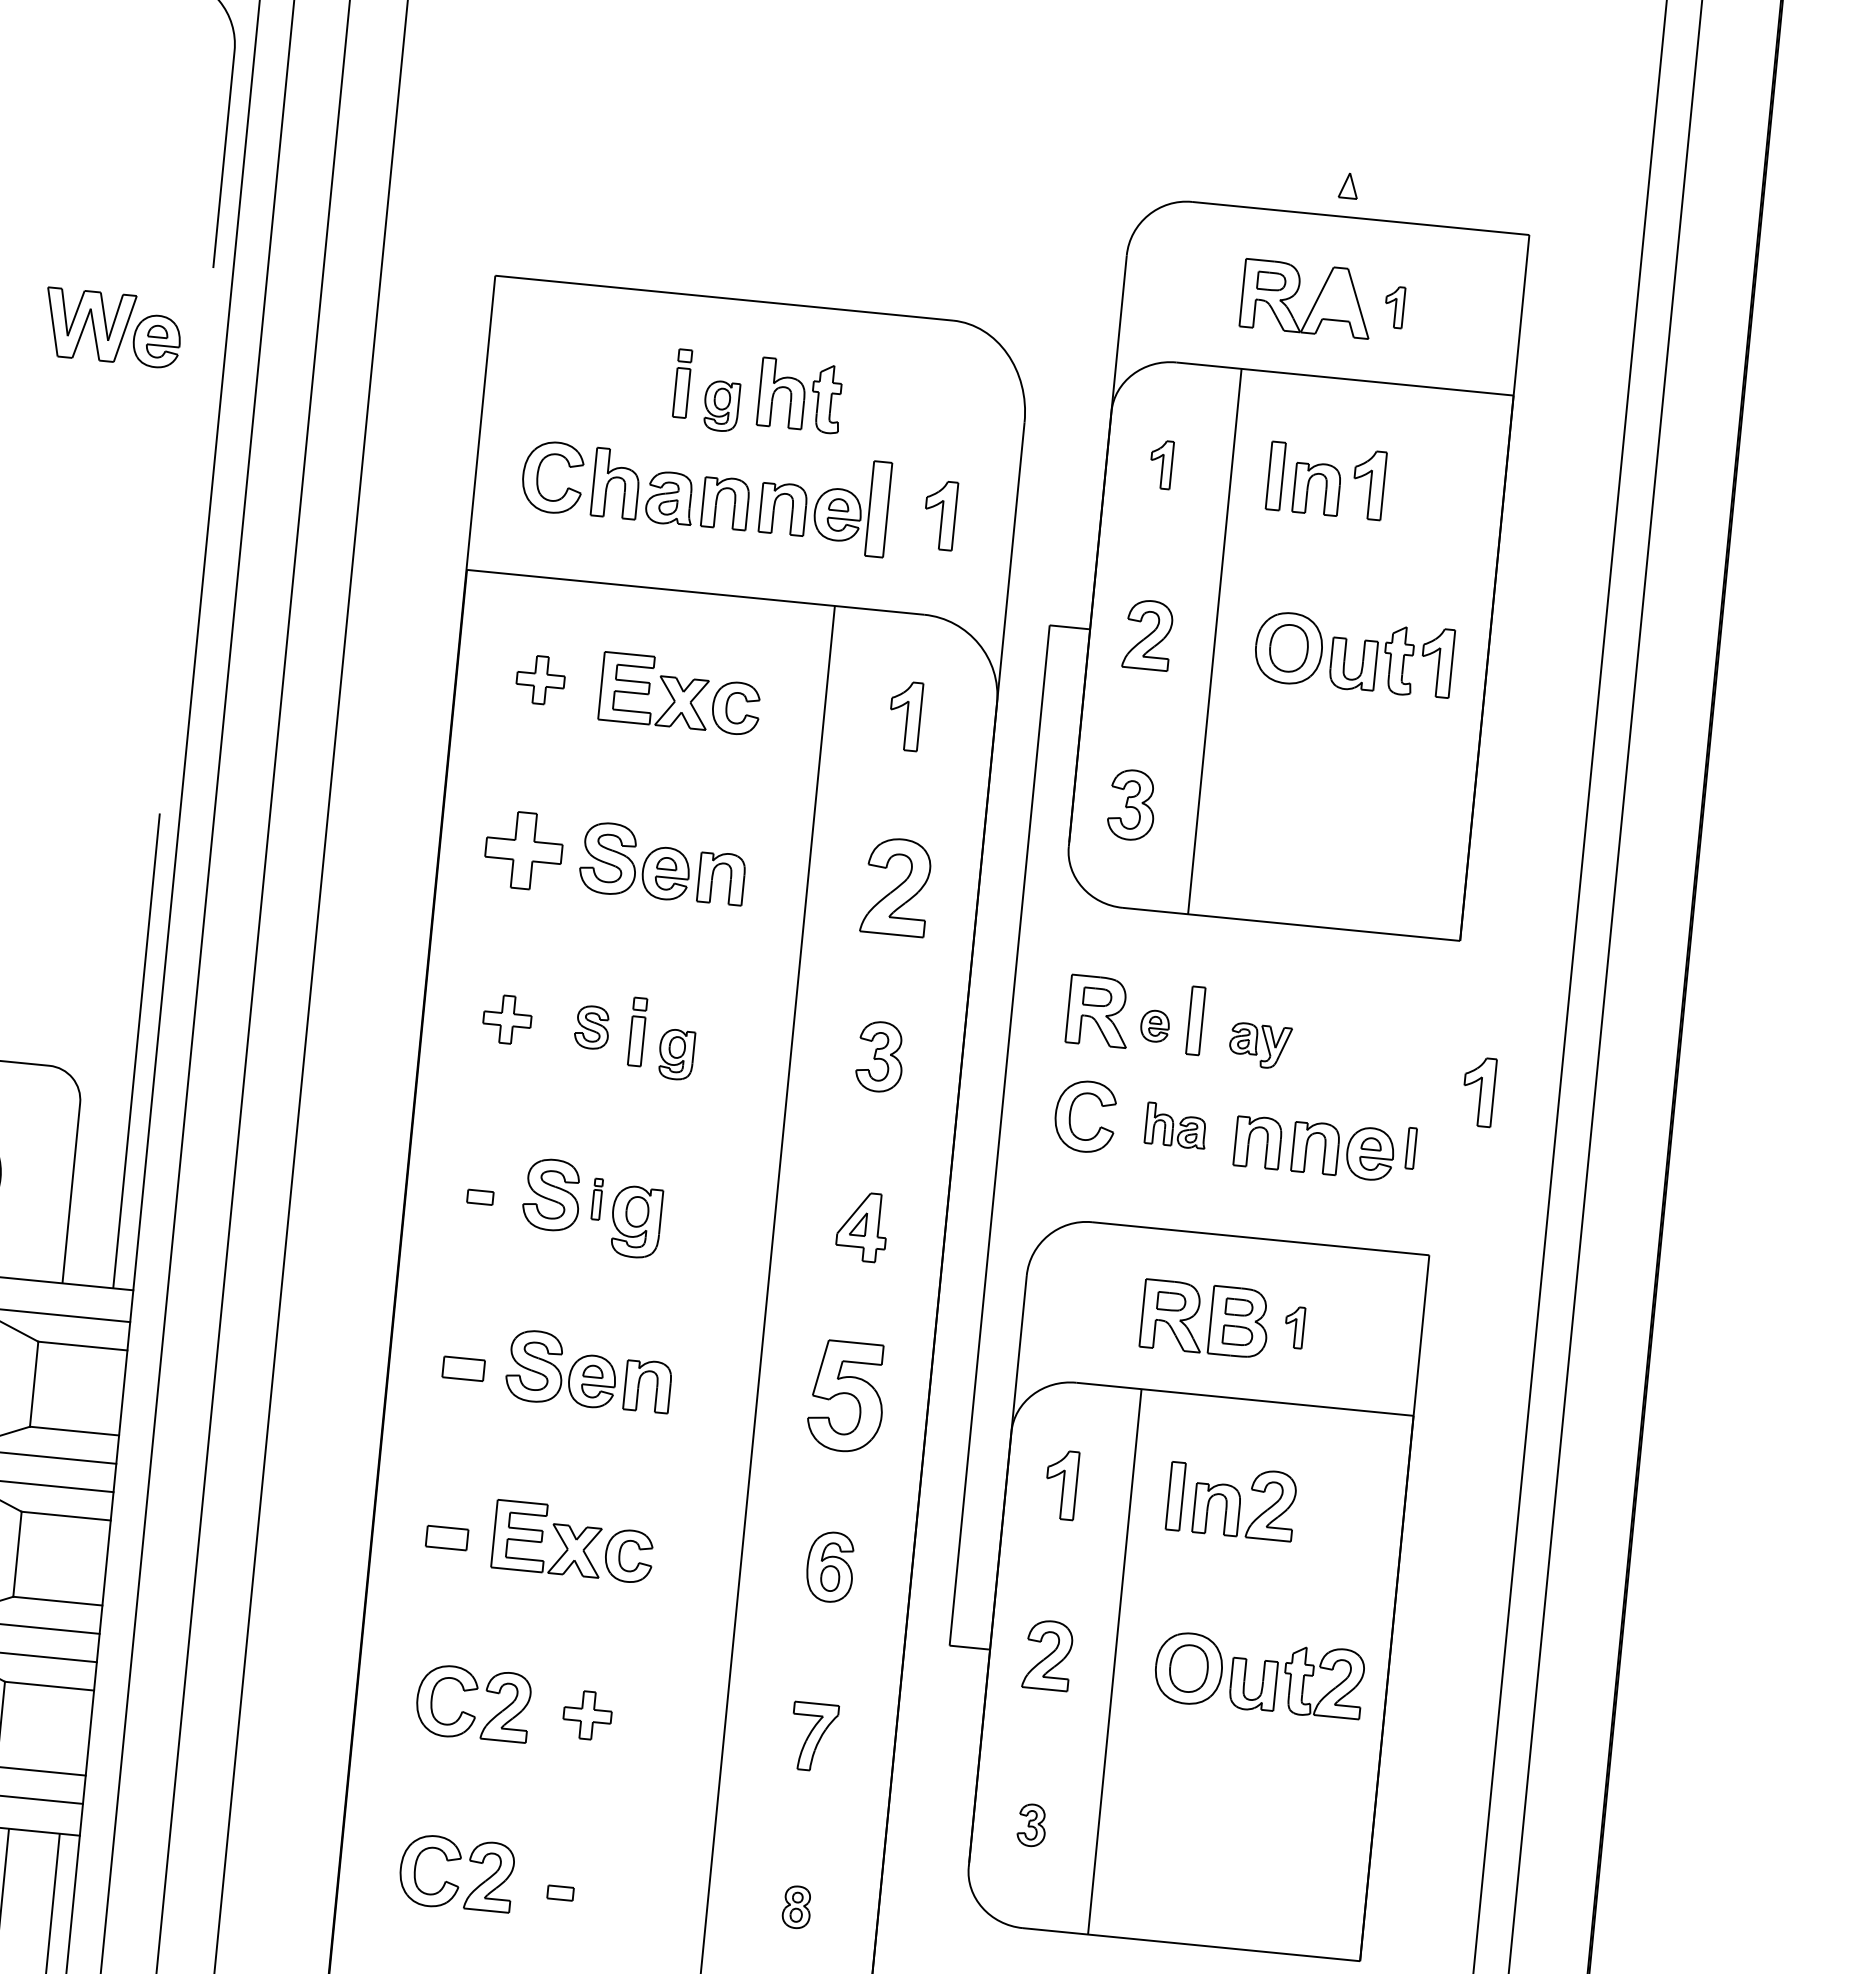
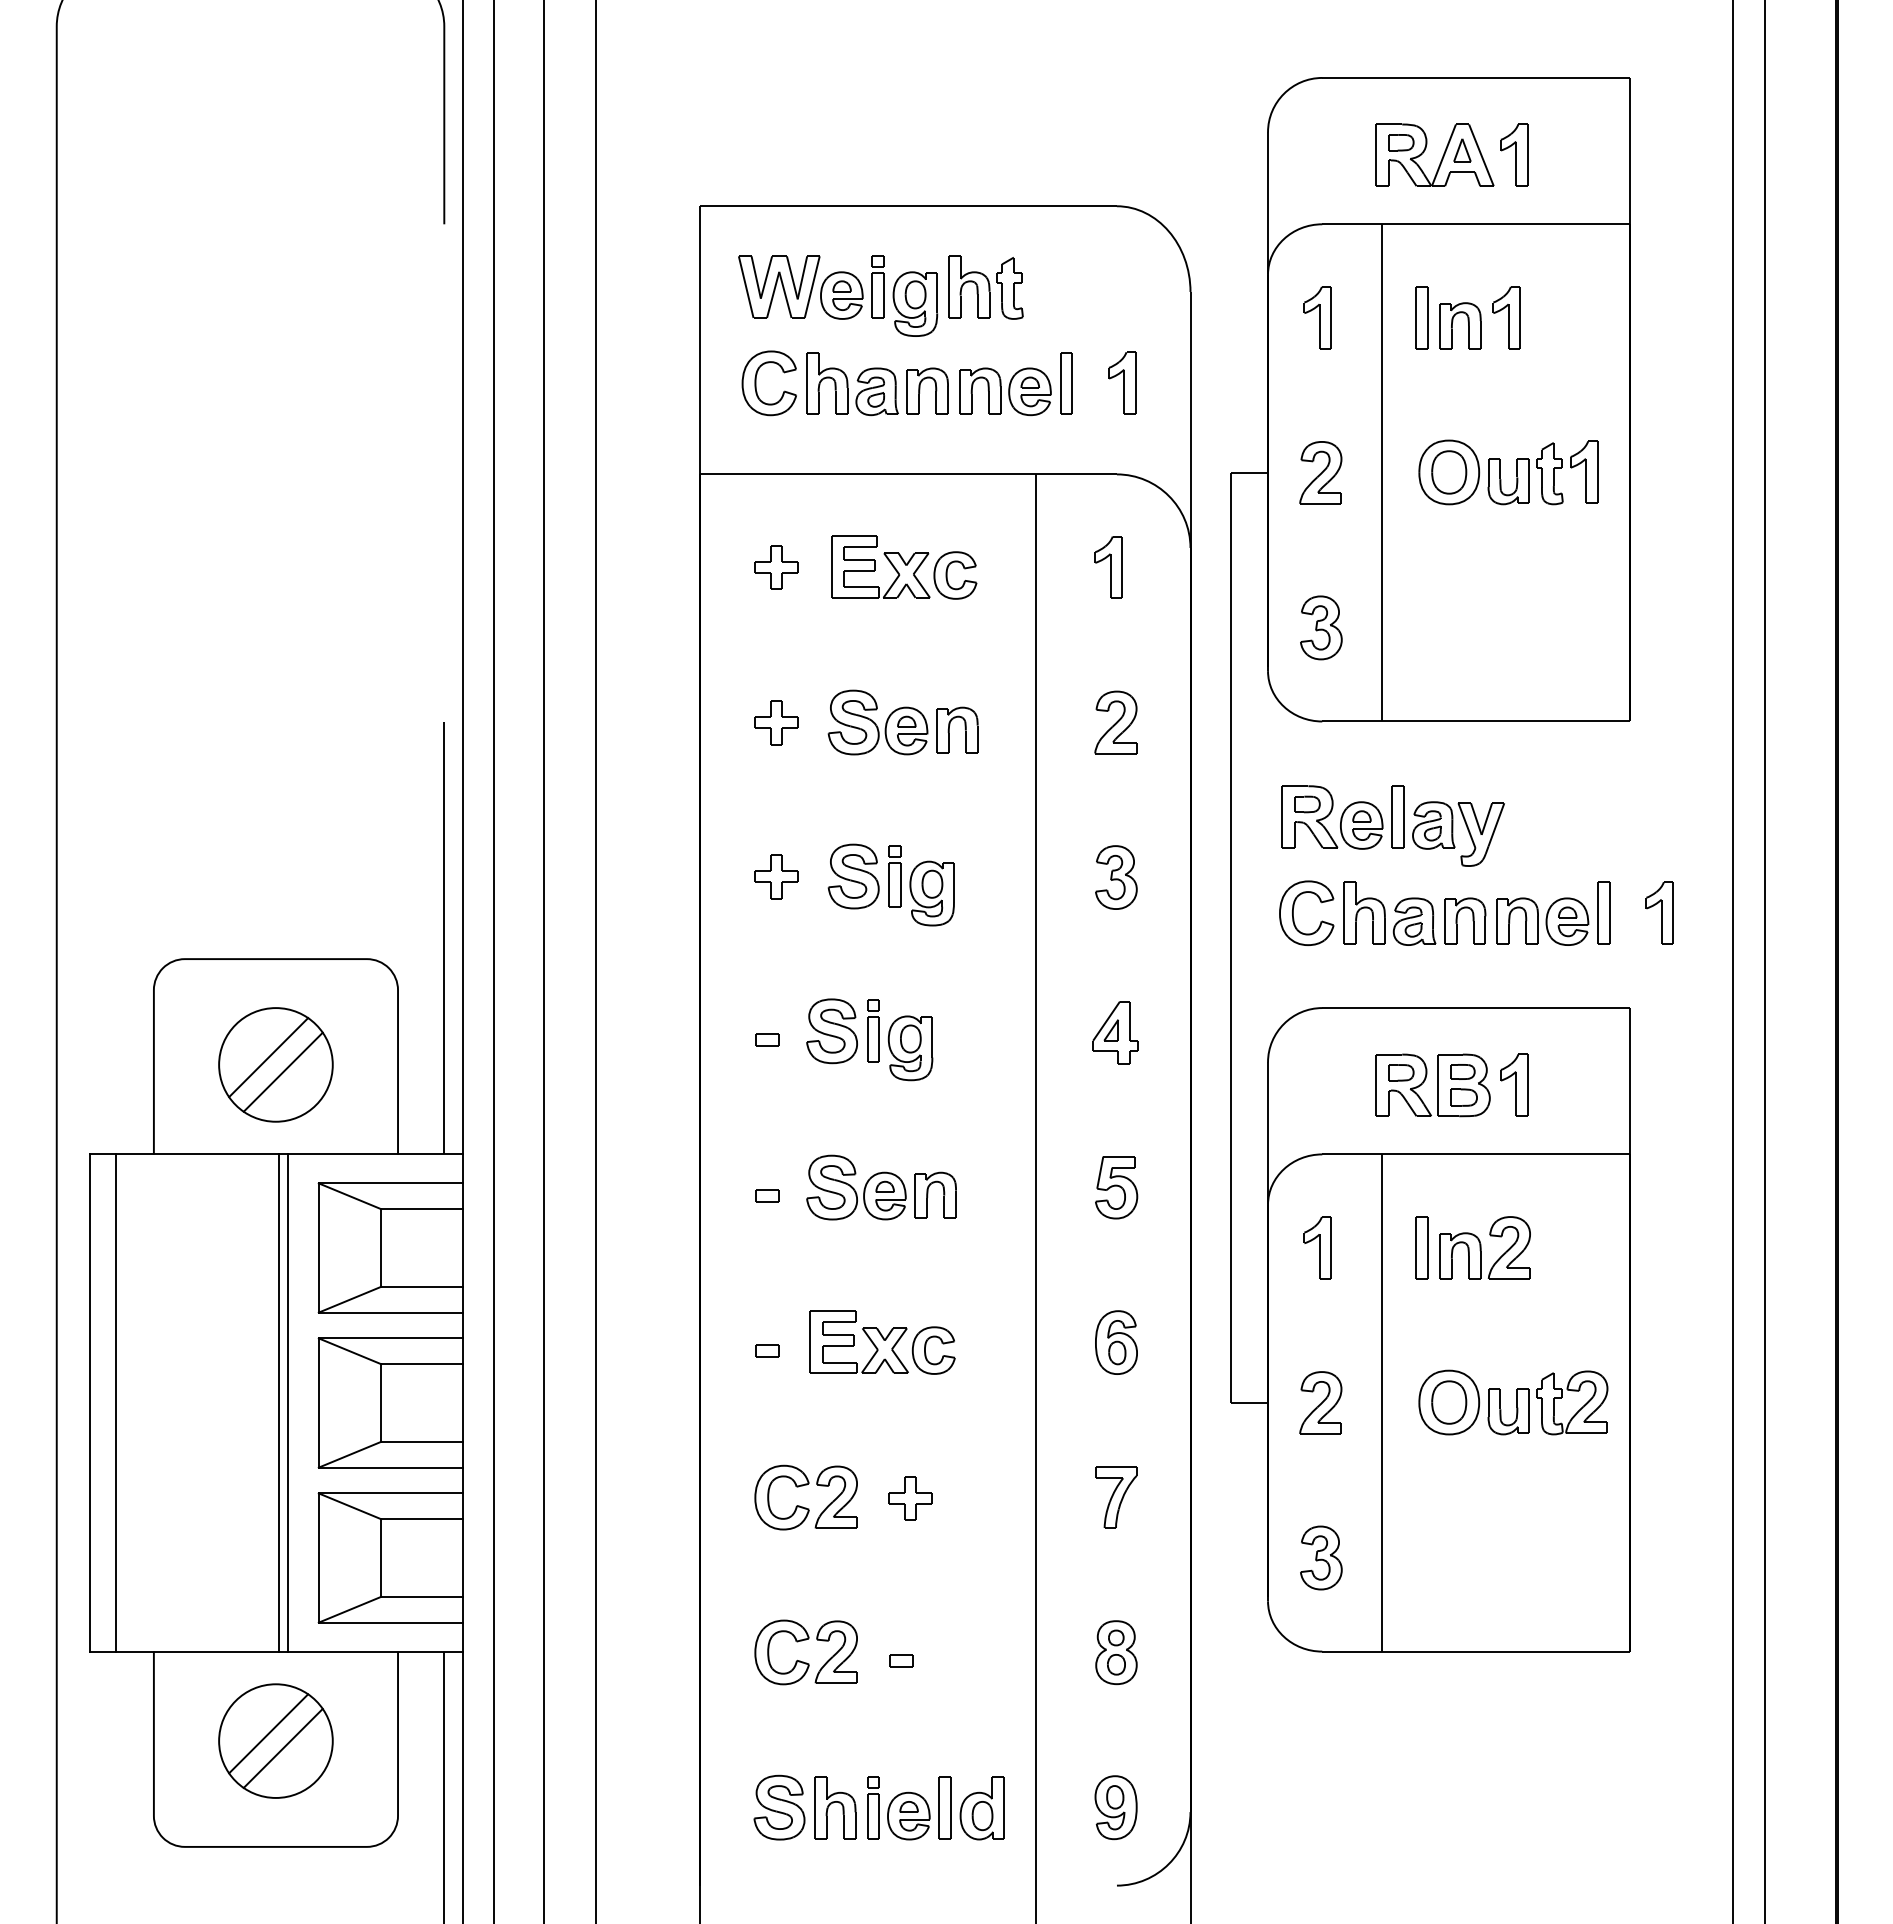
part: (1349, 185) -> (1462, 150), moved
part: (1394, 306) -> (1514, 154), size x1.67
part: (112, 328) -> (800, 287), moved
part: (721, 405) -> (915, 303), size x1.43
part: (1161, 464) -> (1317, 317), size x1.43
part: (878, 509) -> (1066, 383), size x0.71
part: (524, 850) -> (776, 722), size x0.62
part: (895, 886) -> (1115, 722), size x0.71
part: (1154, 1026) -> (1361, 825), size x1.67
part: (592, 1027) -> (853, 876), size x1.67
part: (1260, 1045) -> (1458, 833), size x1.67
part: (675, 1054) -> (931, 893), size x1.43
part: (1478, 1091) -> (1659, 912), moved
part: (1176, 1125) -> (1389, 913), size x1.67
part: (1410, 1147) -> (1603, 912), size x1.67
part: (597, 1198) -> (873, 1030), size x1.67
part: (1294, 1326) -> (1514, 1084), size x1.67
part: (463, 1368) -> (767, 1195), size x0.62
part: (847, 1396) -> (1116, 1187), size x0.62
part: (446, 1538) -> (767, 1350), size x0.62
part: (1032, 1824) -> (1321, 1557), size x1.67
part: (797, 1906) -> (1116, 1652), size x1.67

